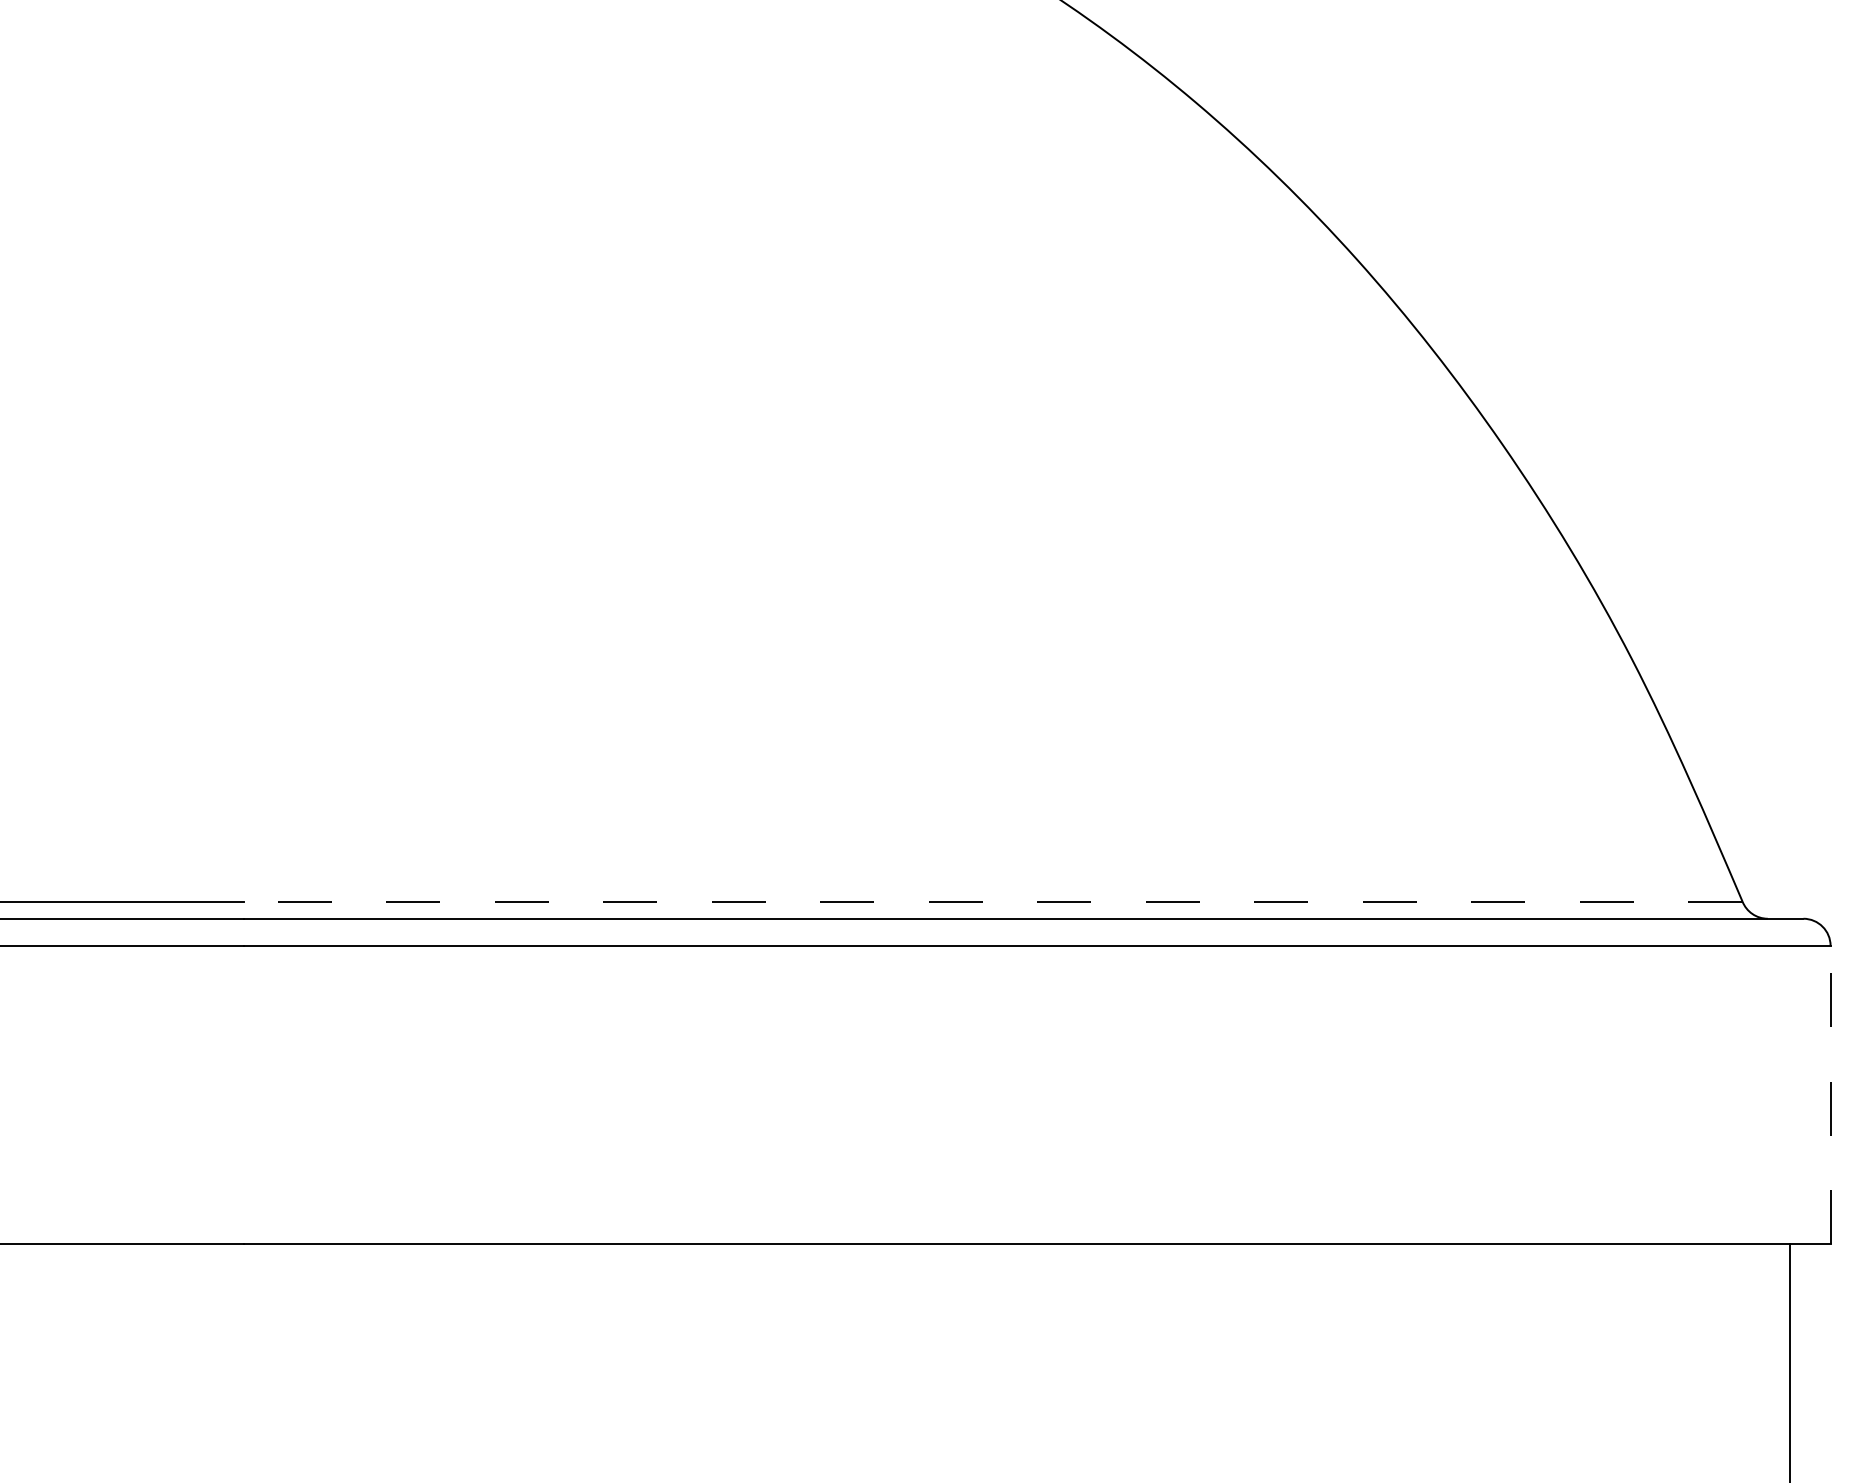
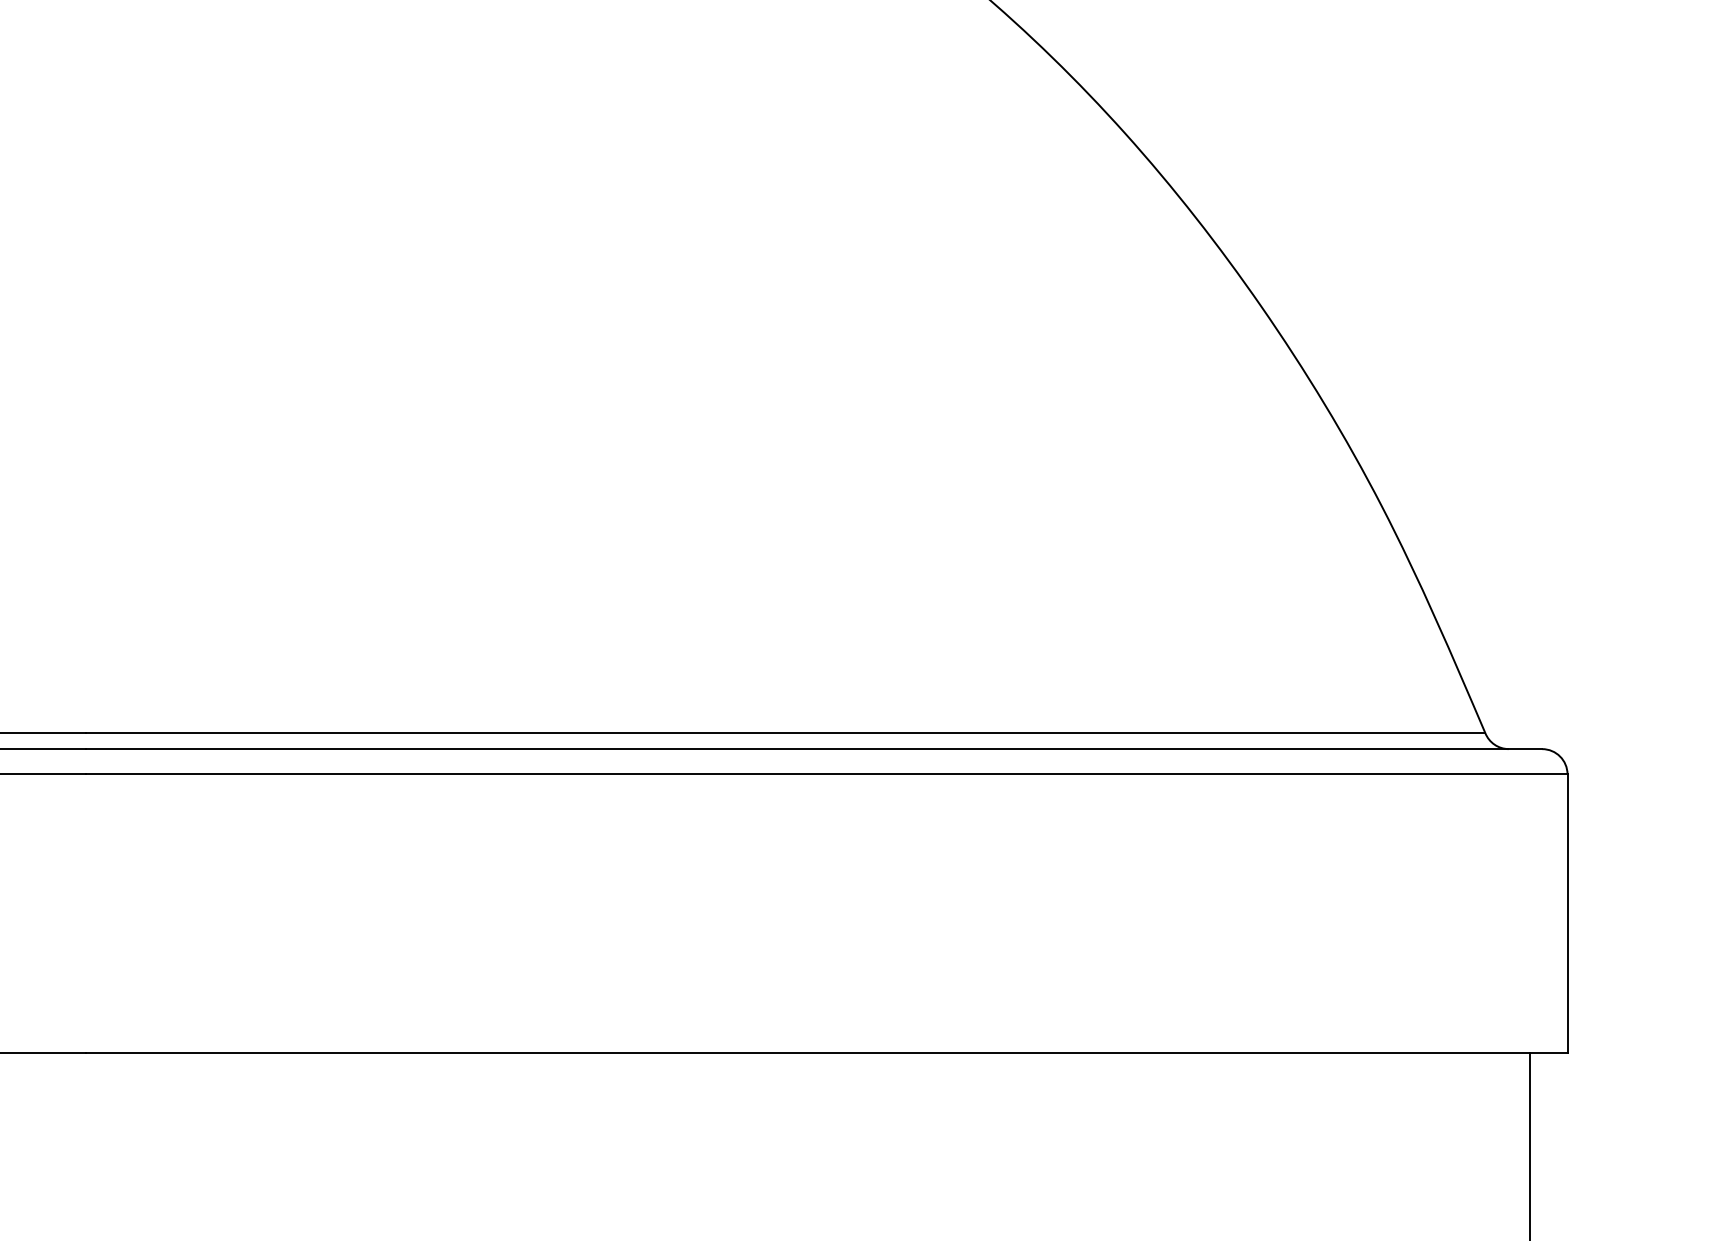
line: (993, 901) -> (786, 733), dashed -> solid
line: (1830, 1094) -> (1567, 913), dashed -> solid

